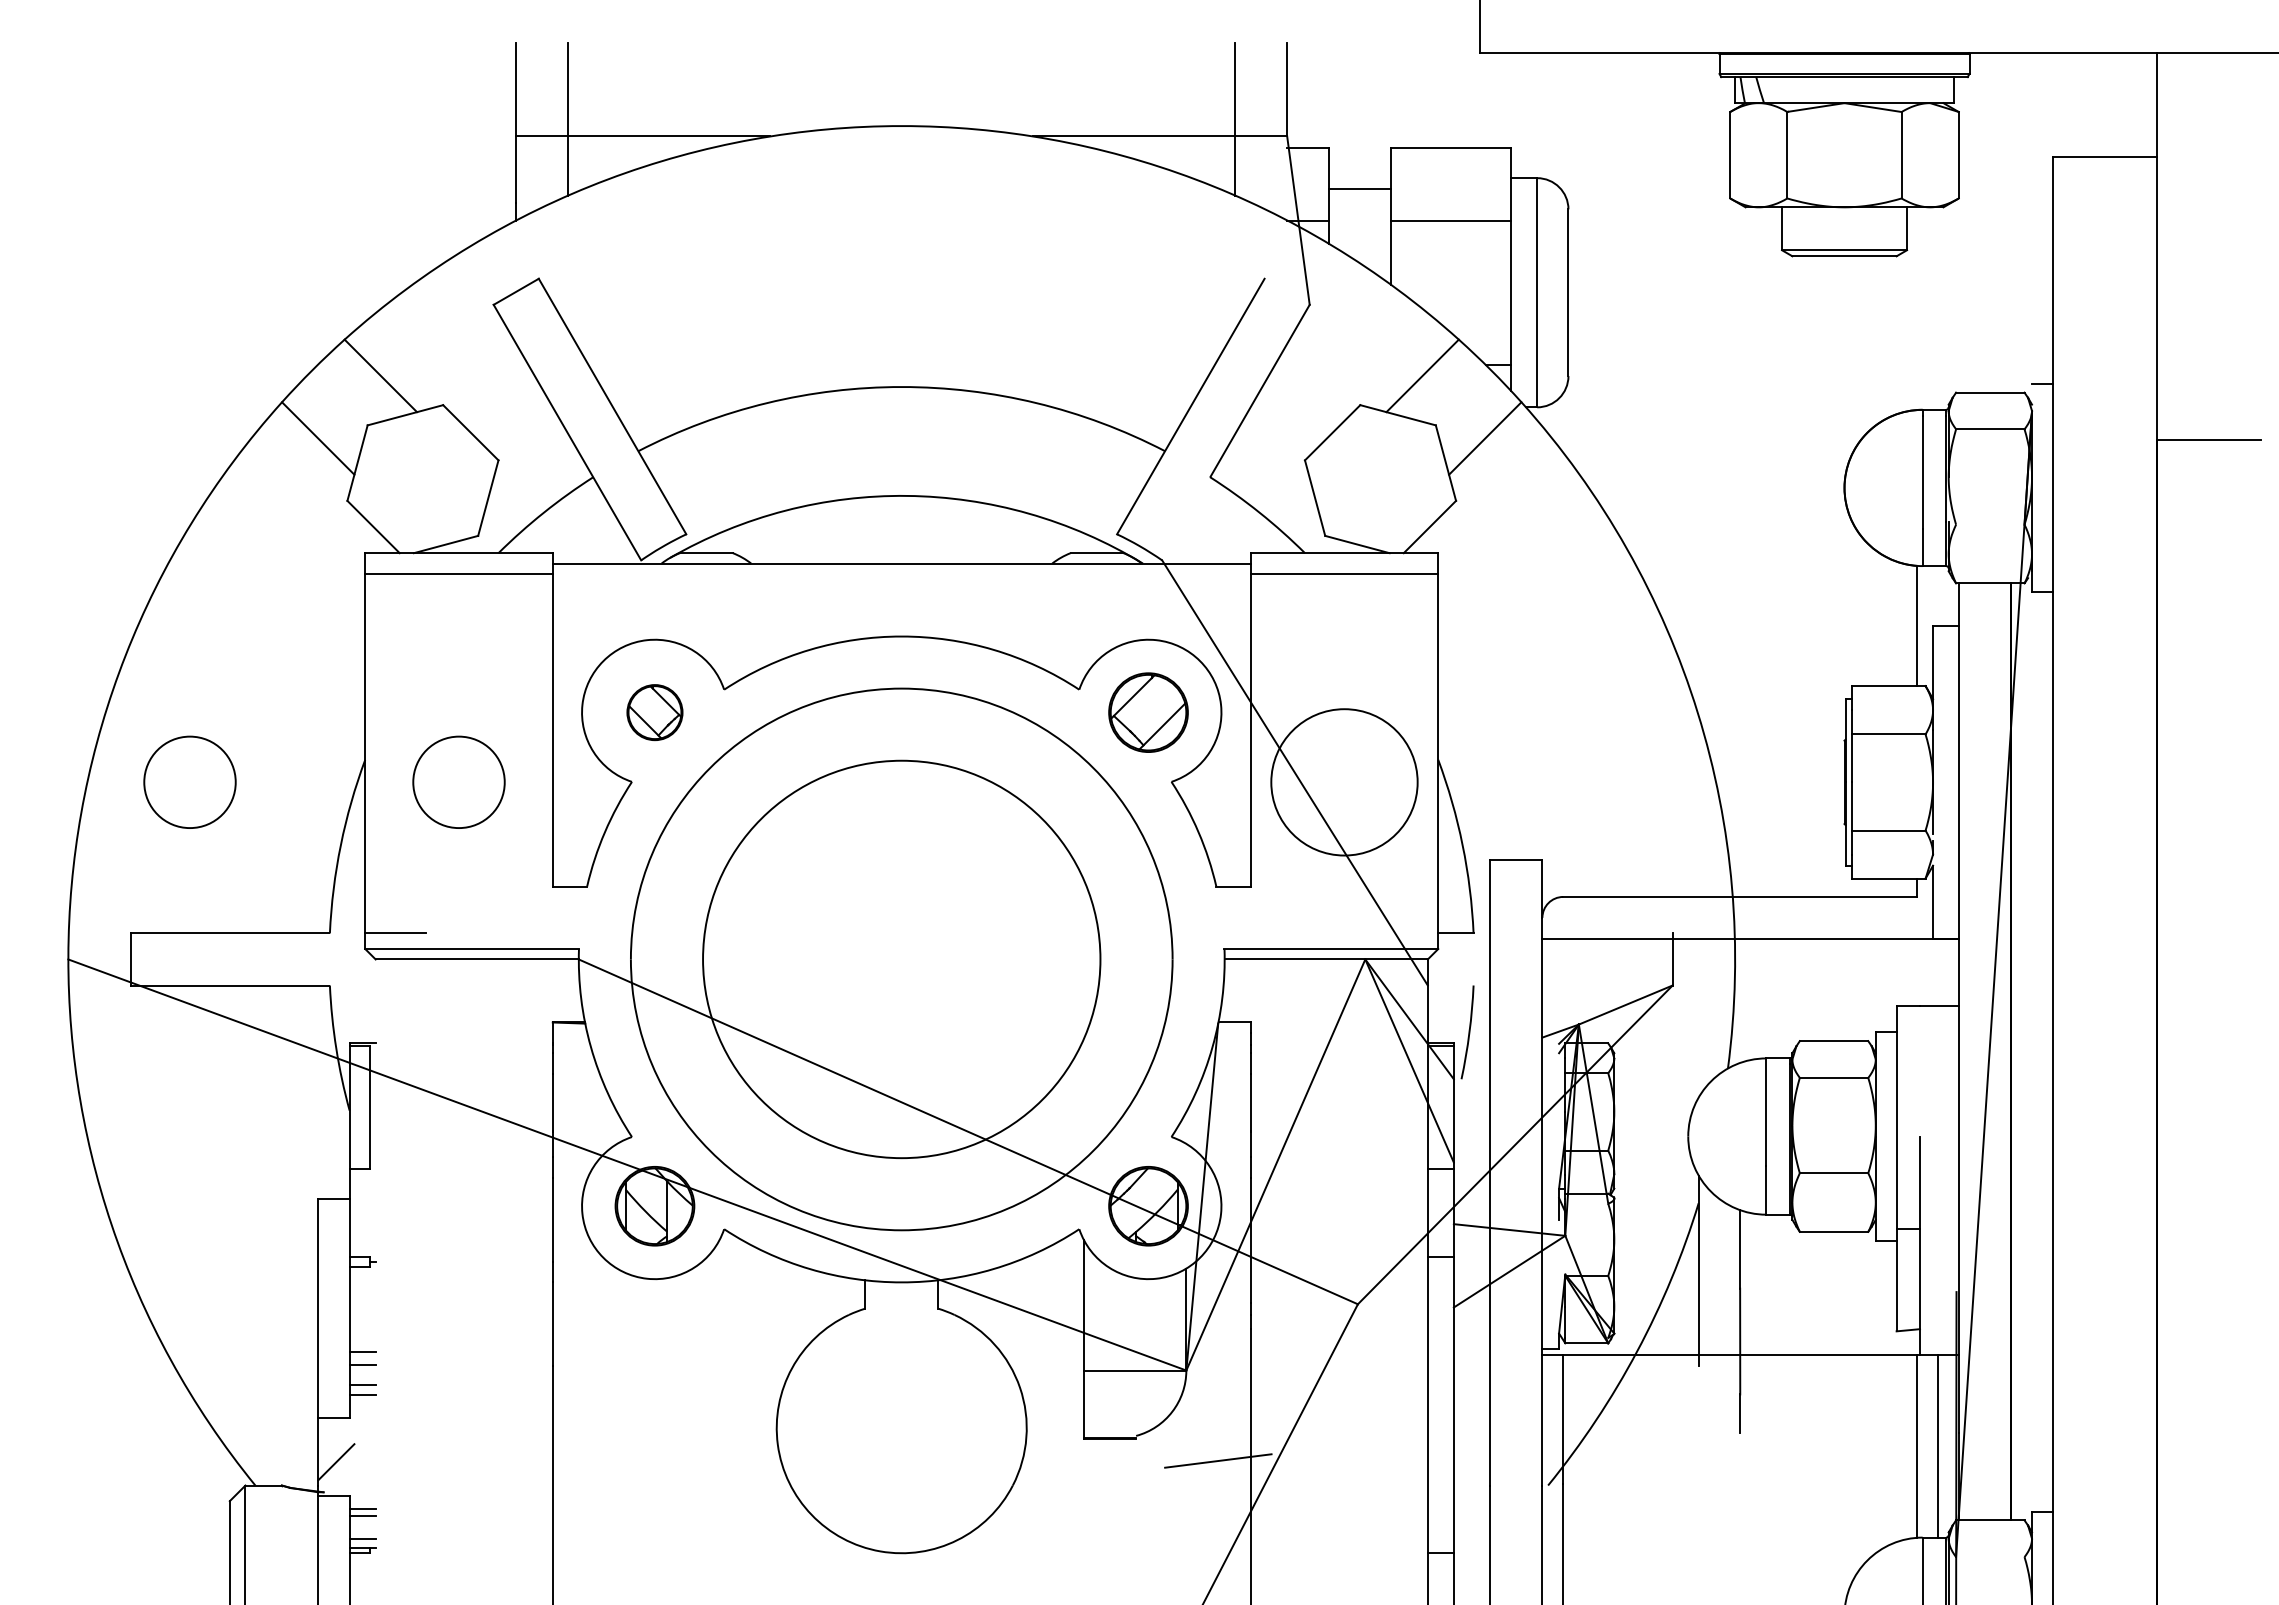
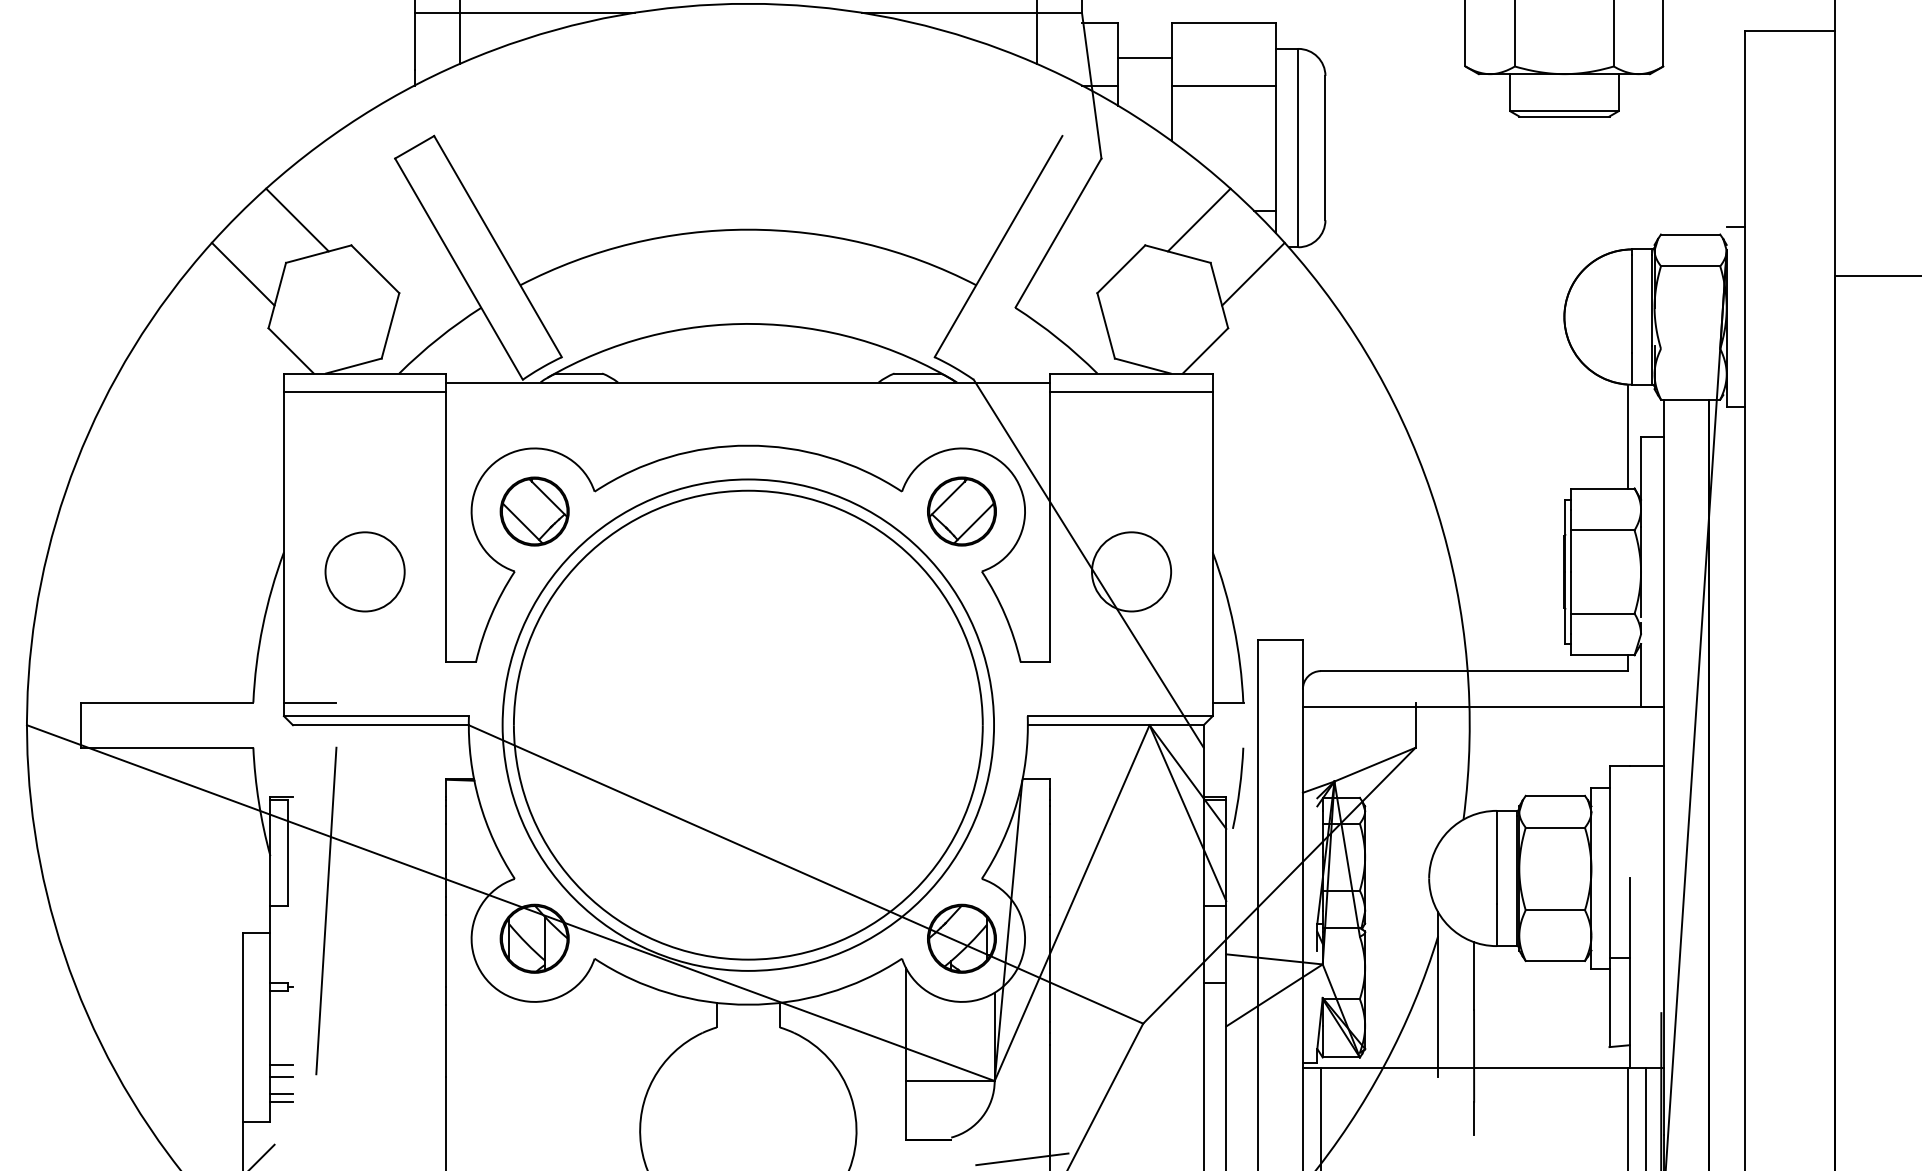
part: (654, 712) -> (534, 511), size x1.43
circle: (189, 781) -> (131, 571), removed
circle: (1344, 782) -> (1131, 572), size x0.62
circle: (901, 959) -> (748, 725), size x1.43
line: (413, 1173) -> (325, 910), added

